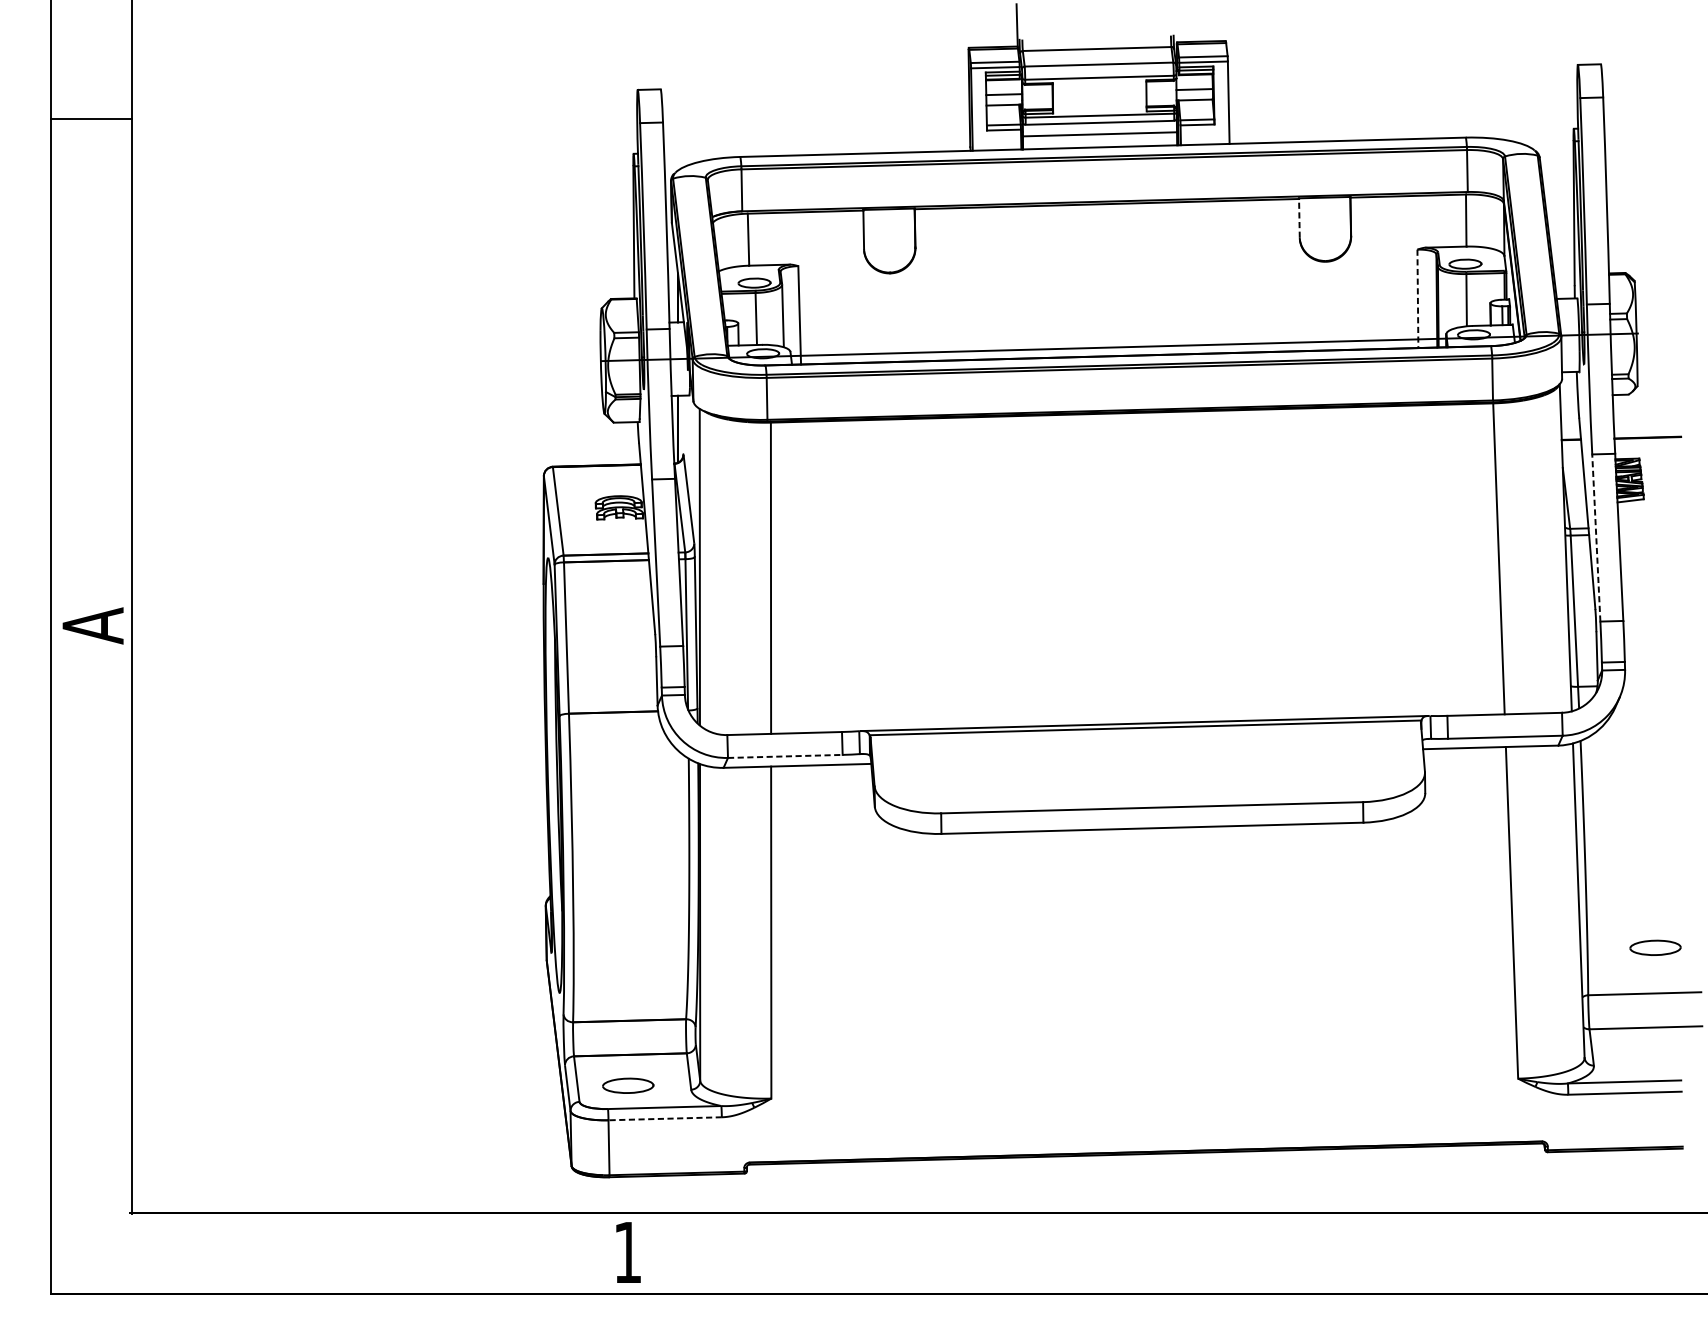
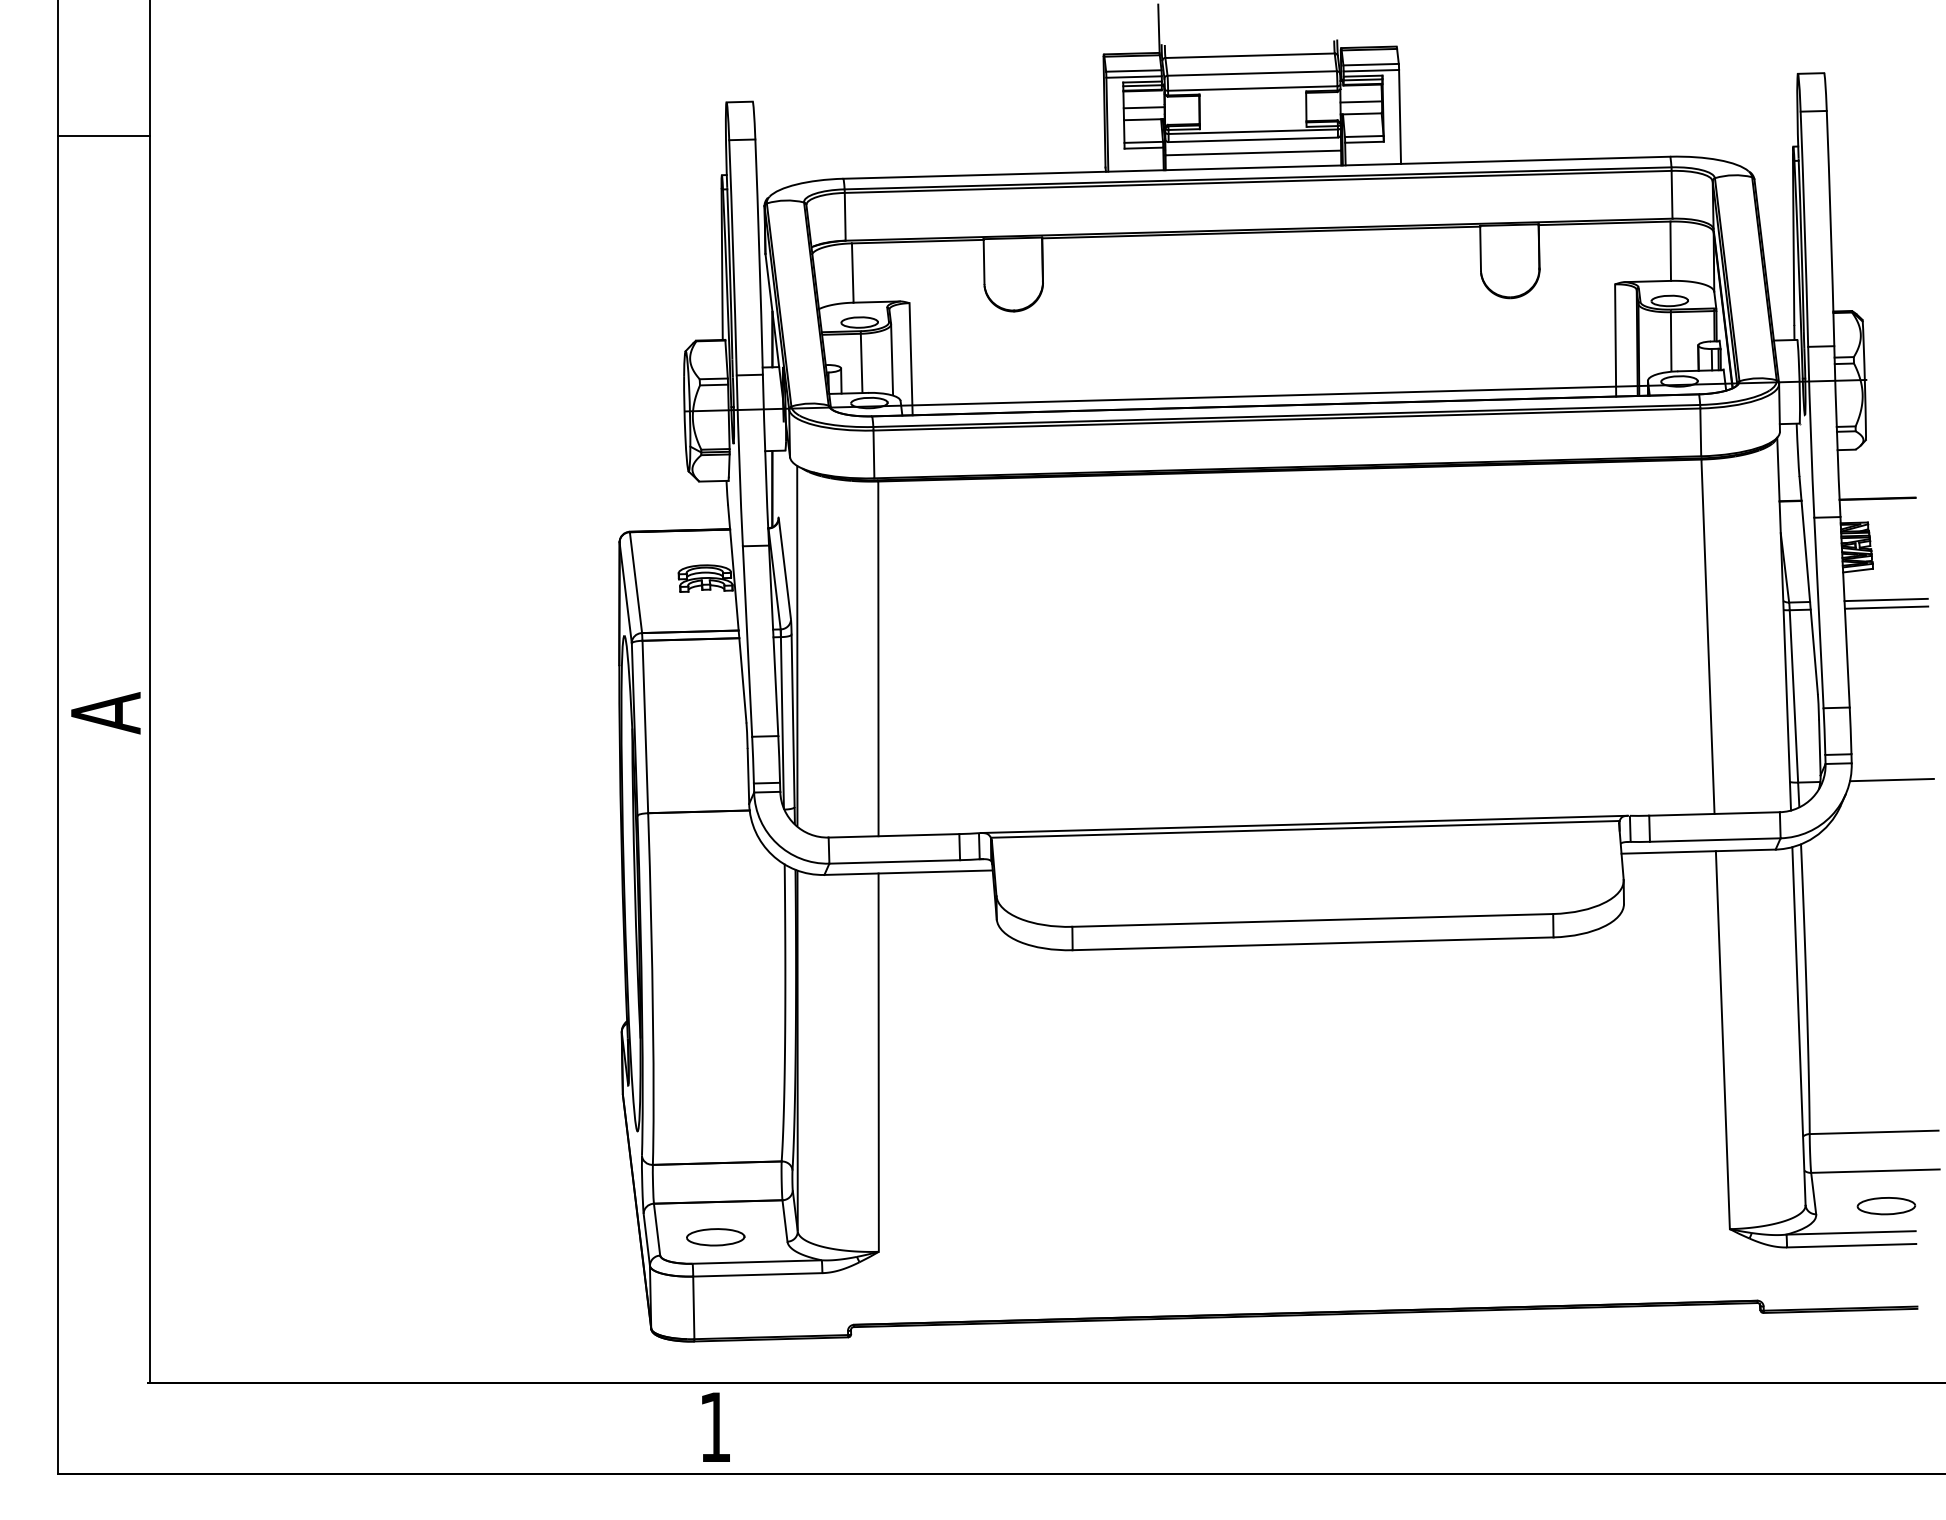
line: (1299, 218) -> (1480, 248), dashed -> solid
line: (1417, 298) -> (1615, 340), dashed -> solid
line: (1654, 526) -> (1885, 599), added
line: (1655, 533) -> (1886, 607), added
line: (1595, 537) -> (1818, 612), dashed -> solid
line: (1659, 684) -> (1891, 779), added
line: (785, 756) -> (895, 861), dashed -> solid
part: (1655, 948) -> (1886, 1206), moved
line: (664, 1118) -> (757, 1274), dashed -> solid

